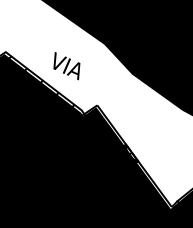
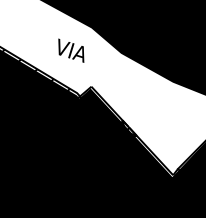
text: (67, 65) -> (71, 50), moved

